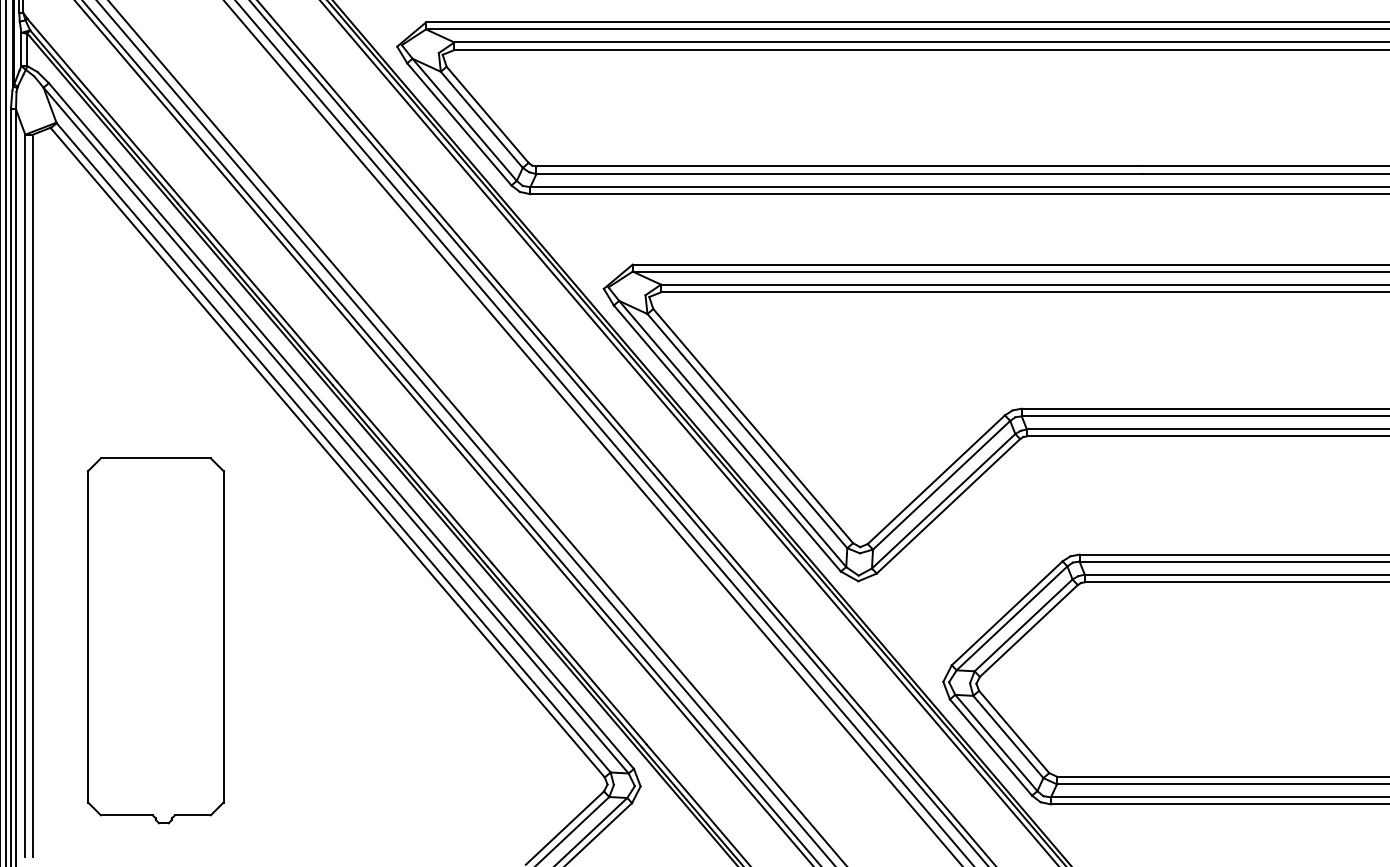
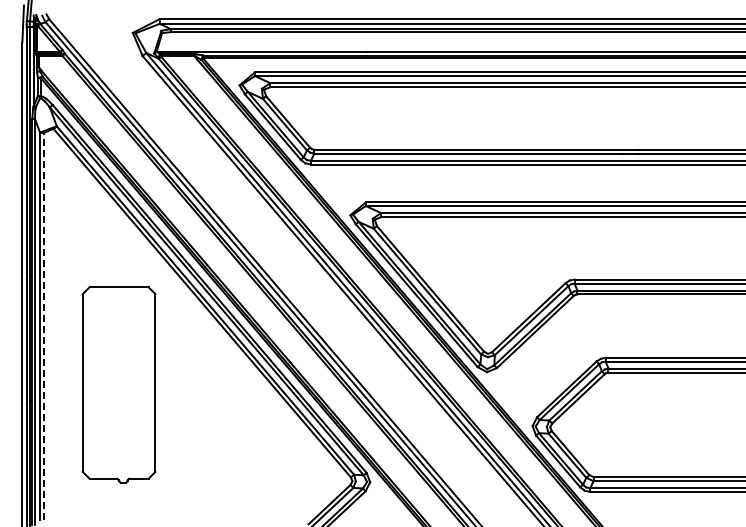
line: (33, 496) -> (44, 326), solid -> dashed
part: (154, 641) -> (118, 385), moved

